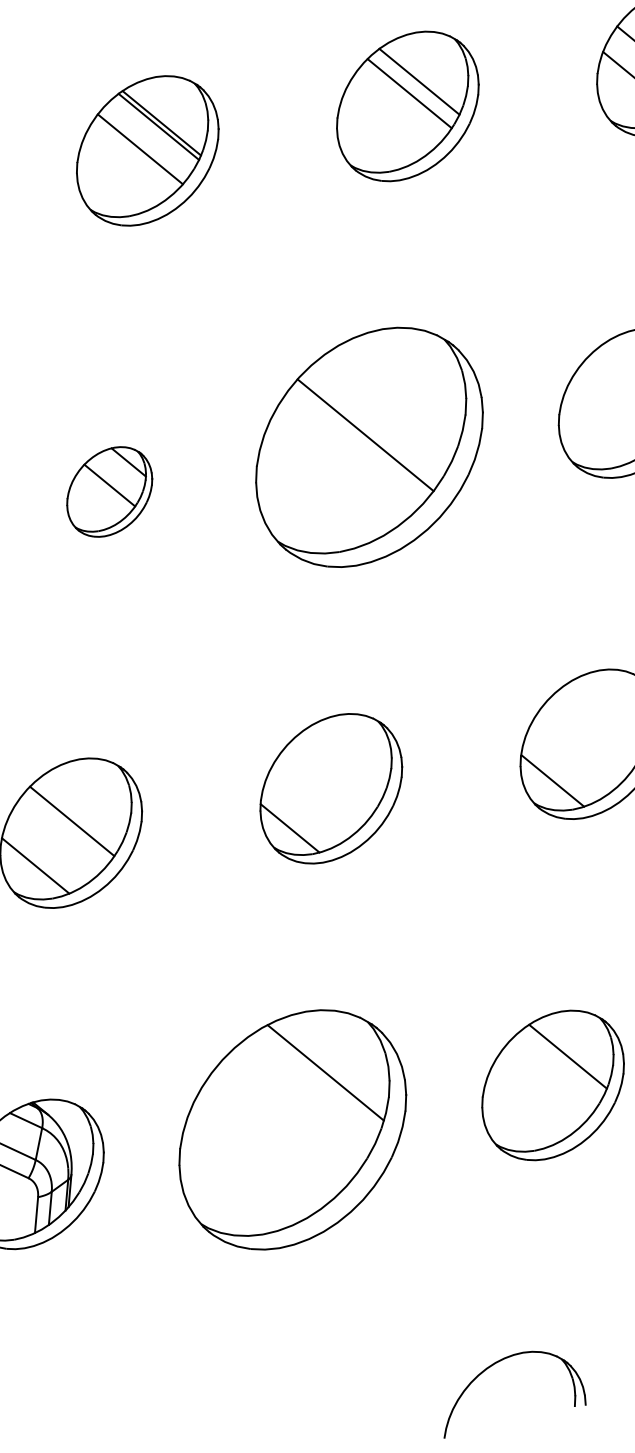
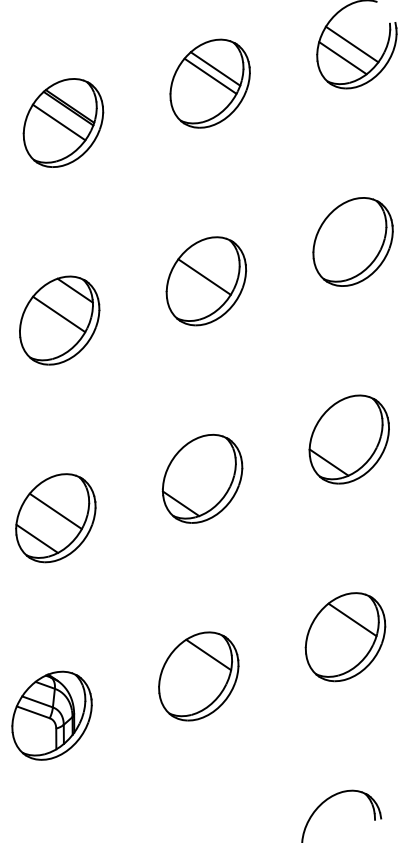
part: (369, 447) -> (206, 281), size x0.62
part: (109, 491) -> (59, 320), size x1.67
part: (292, 1129) -> (198, 676), size x0.62

